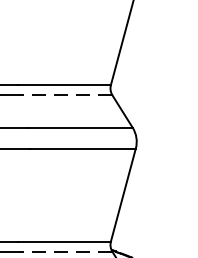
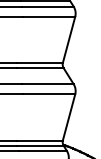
line: (65, 96) -> (40, 68), dashed -> solid
line: (65, 251) -> (40, 145), dashed -> solid

